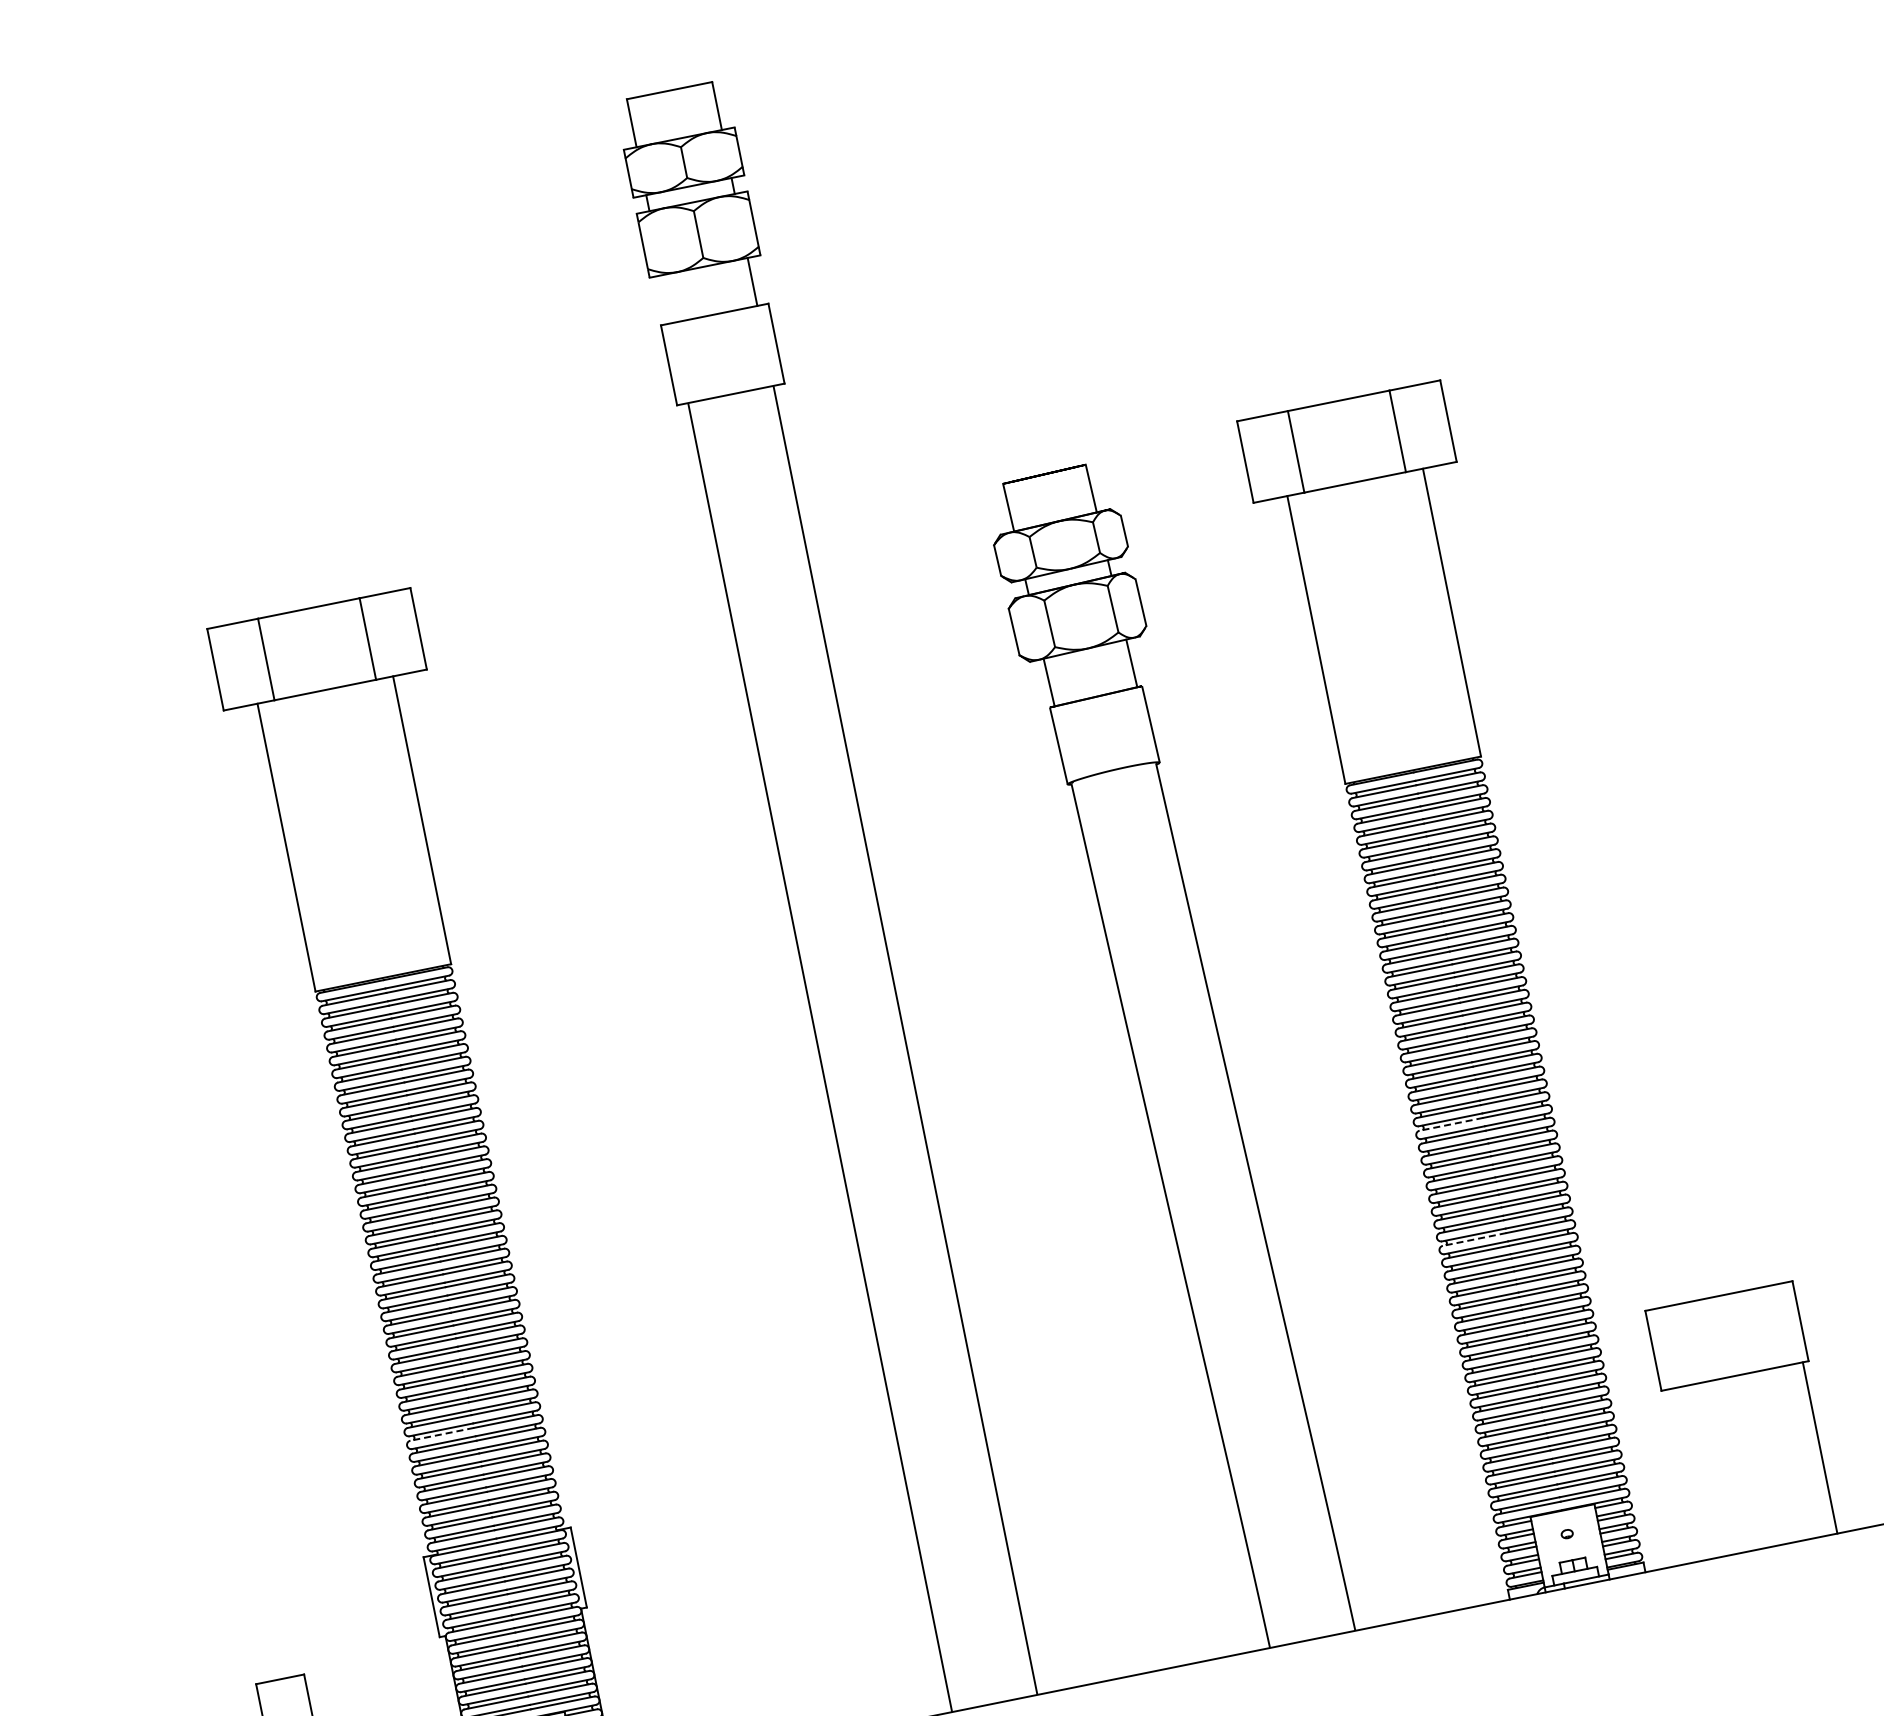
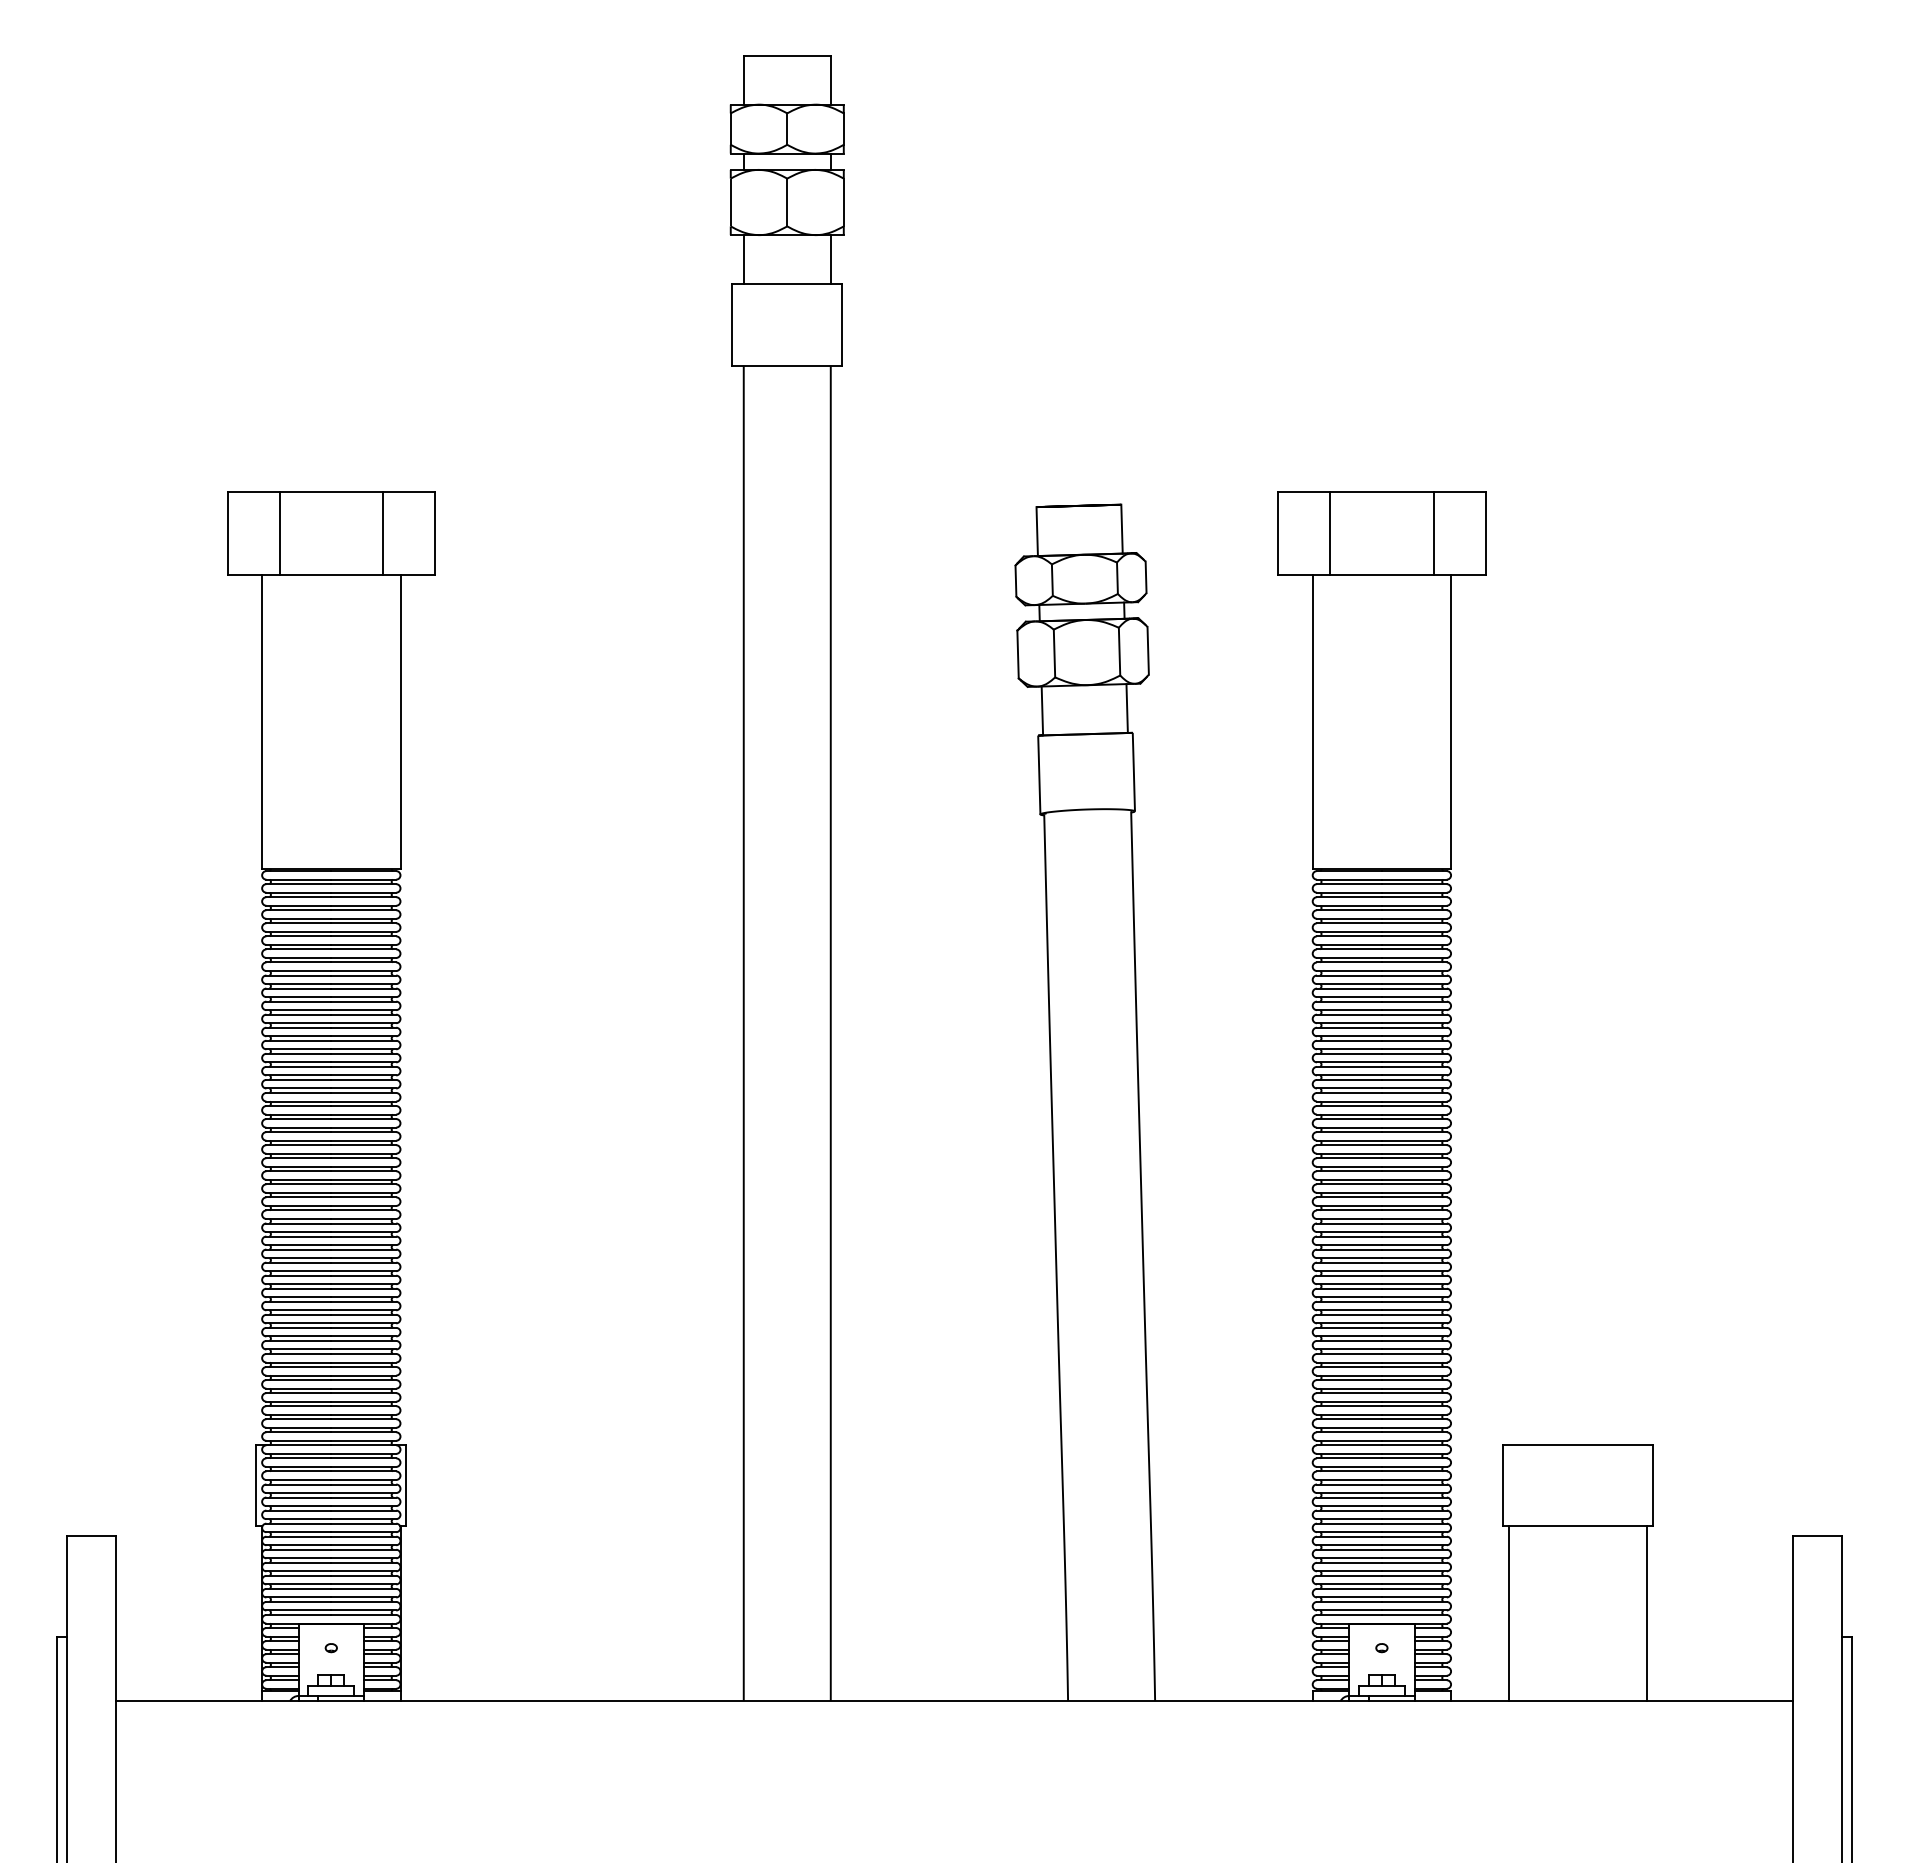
line: (666, 299) -> (743, 259), added
line: (1450, 1124) -> (1348, 1223), dashed -> solid
line: (1473, 1239) -> (1348, 1340), dashed -> solid
line: (441, 1433) -> (298, 1327), dashed -> solid
line: (1684, 1475) -> (1508, 1613), added

